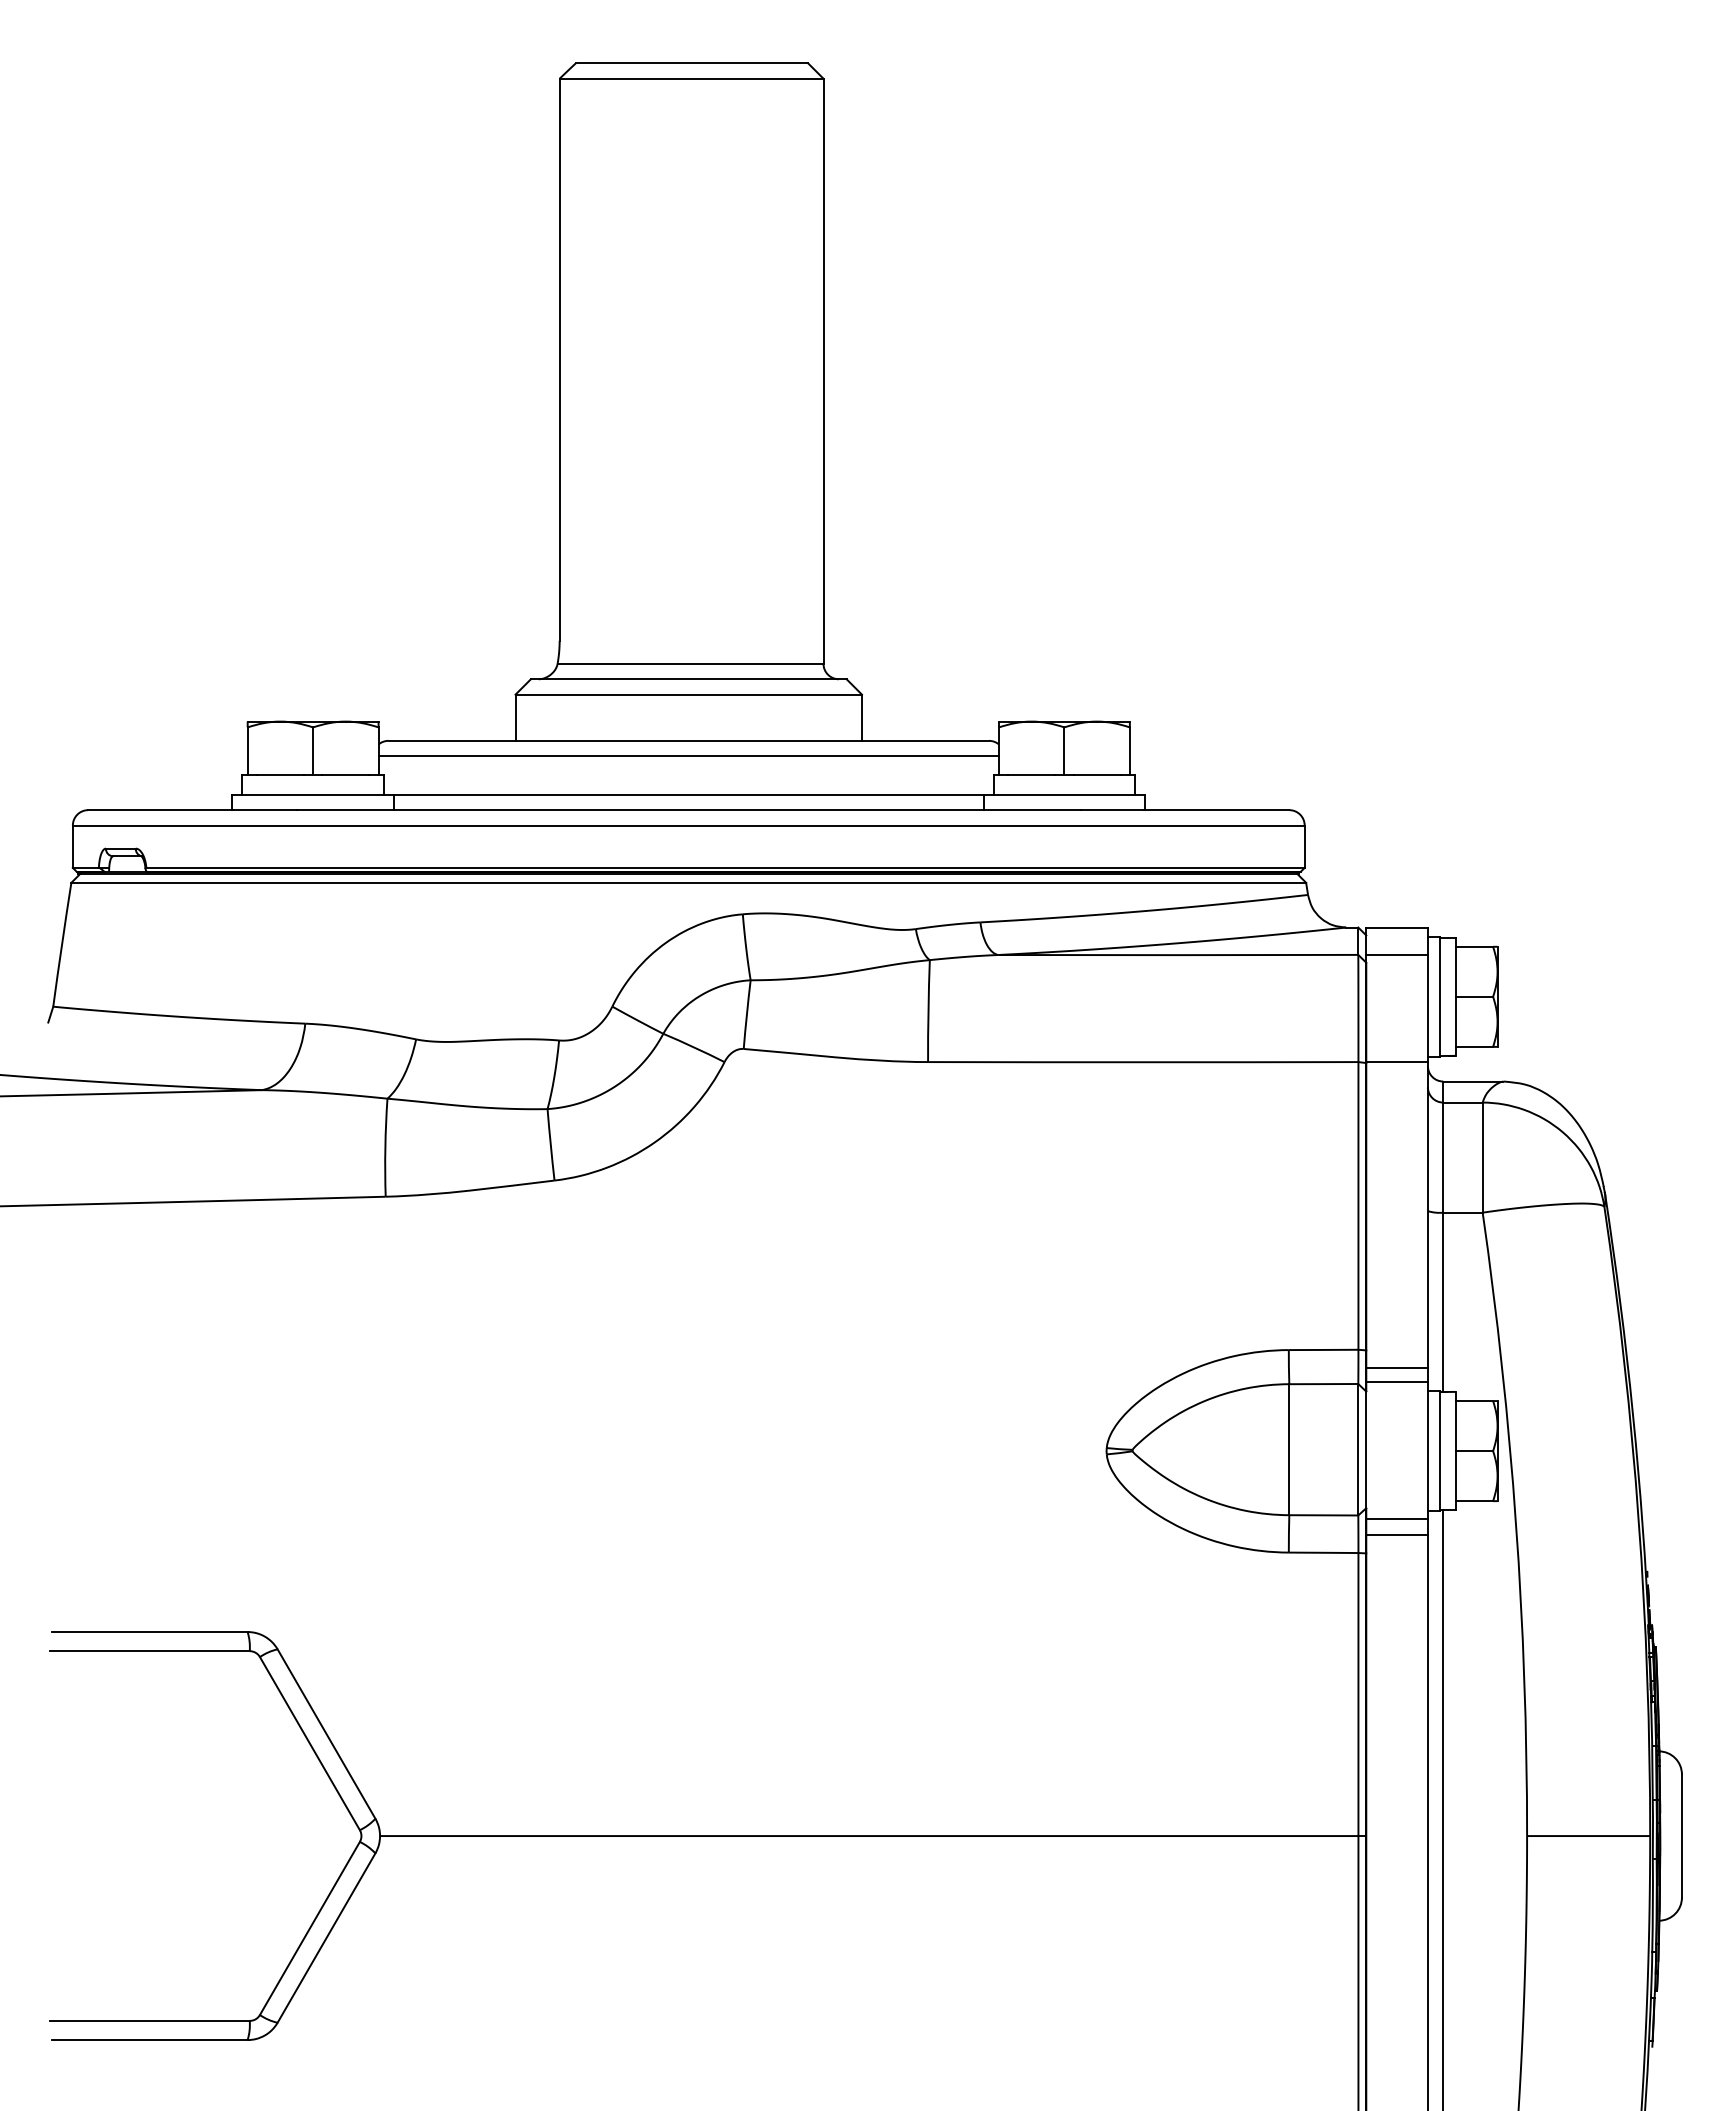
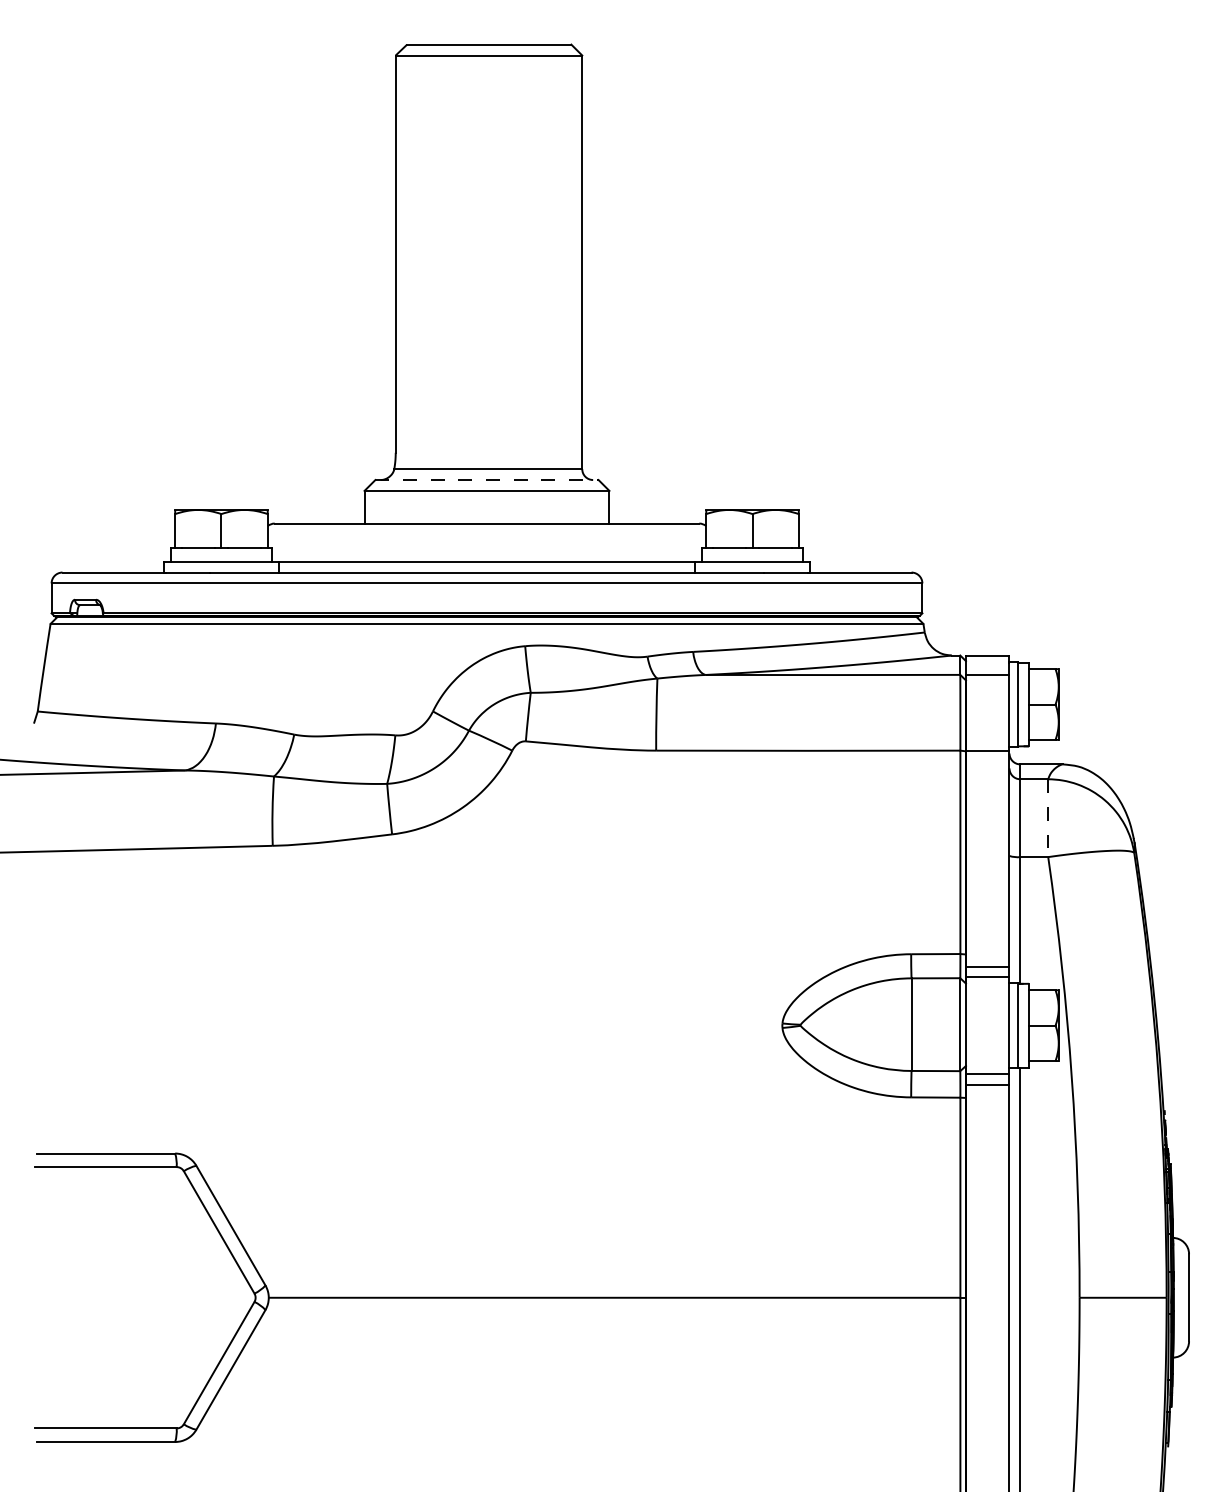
line: (688, 679) -> (486, 480), solid -> dashed
line: (688, 756) -> (486, 534), removed
line: (1482, 1158) -> (1048, 818), solid -> dashed

